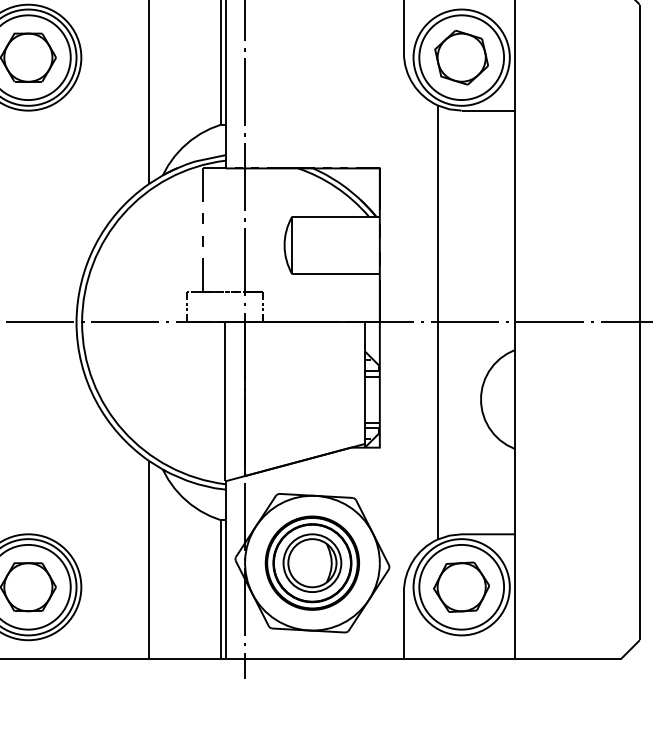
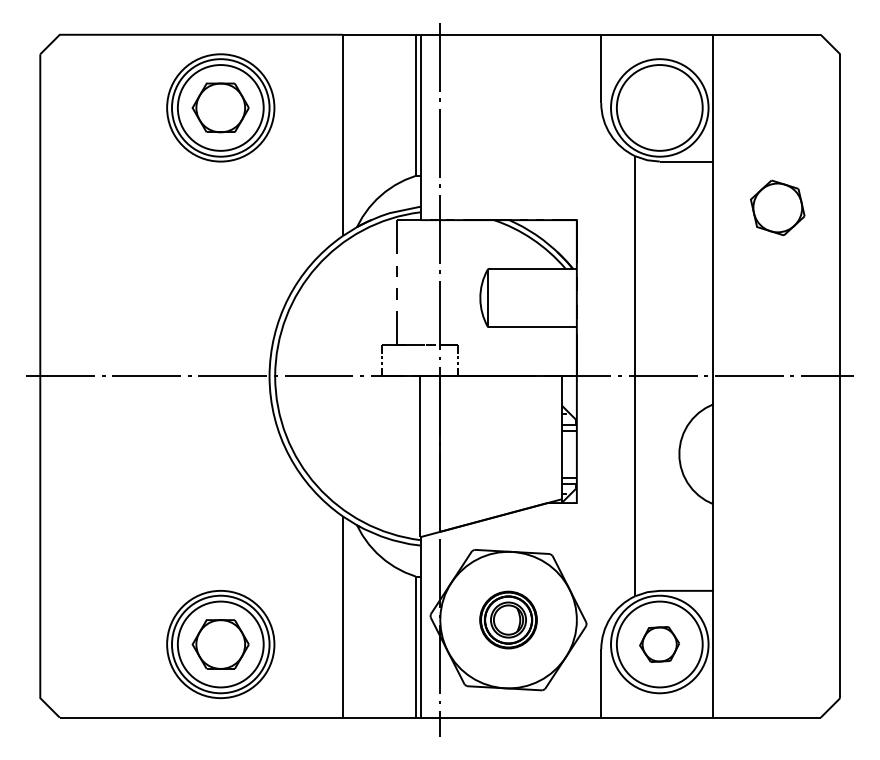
part: (461, 57) -> (777, 207), moved
part: (312, 562) -> (508, 619), size x0.6
part: (461, 587) -> (659, 644), size x0.7

